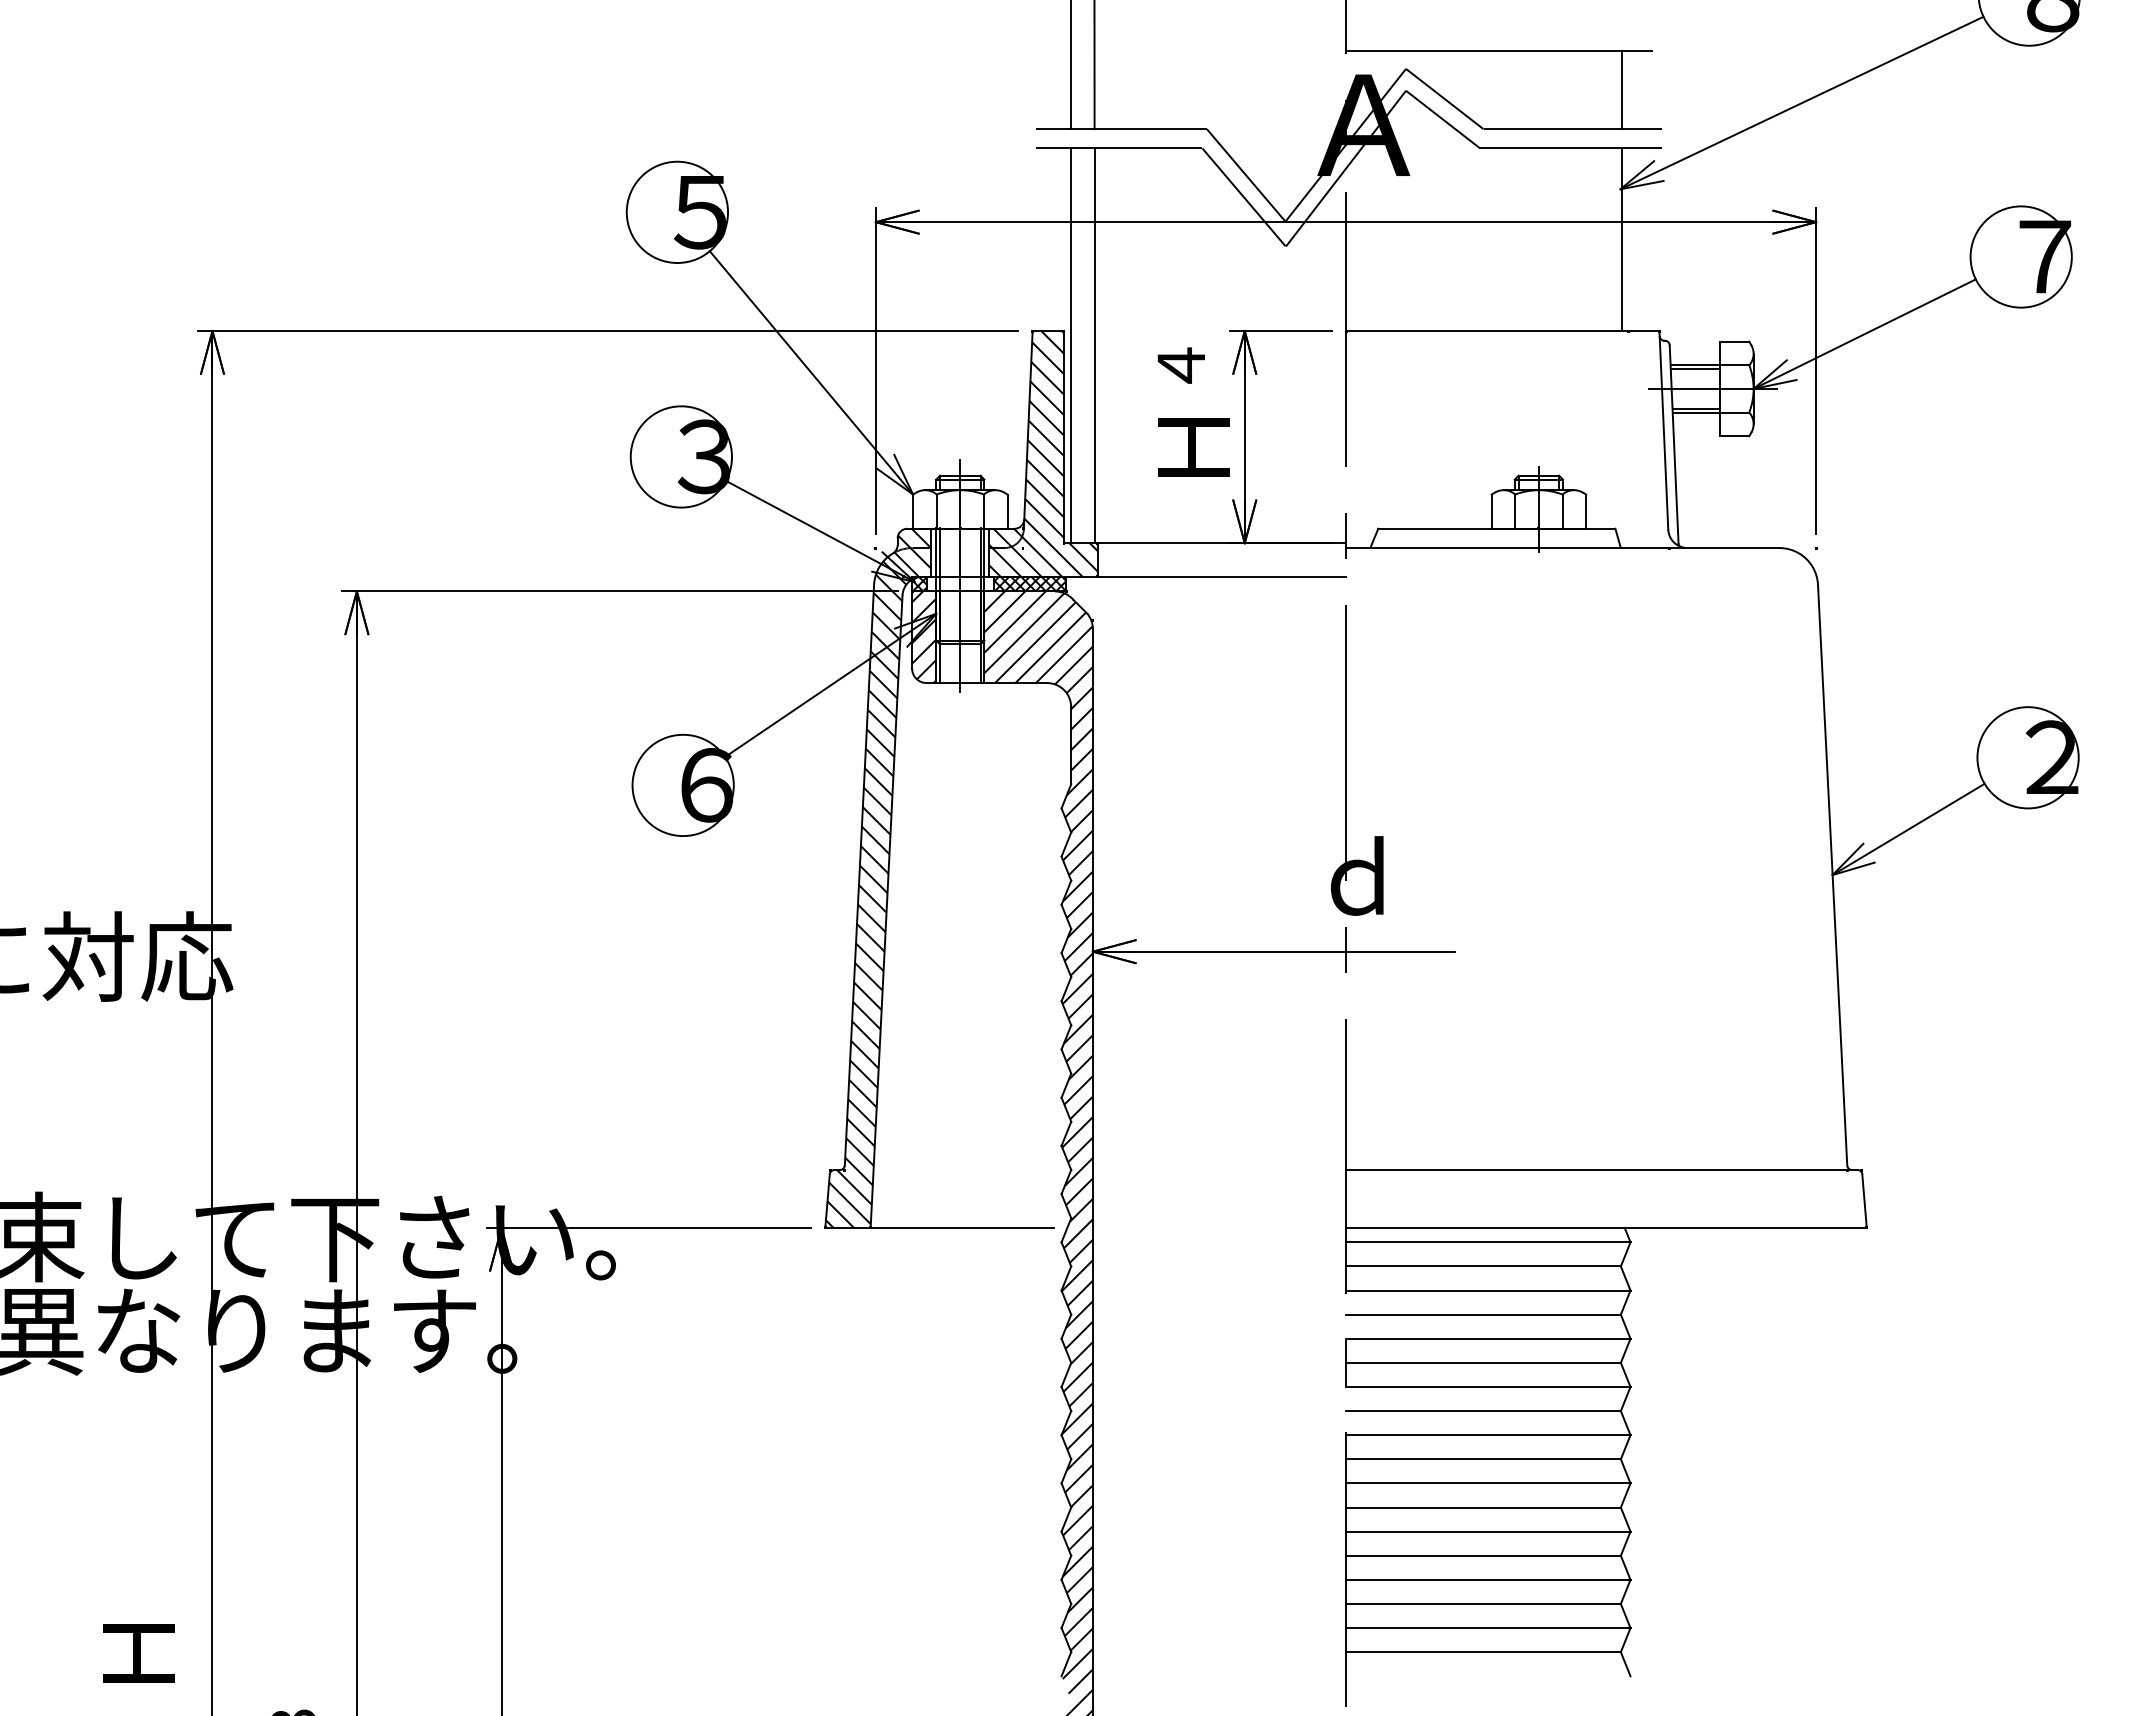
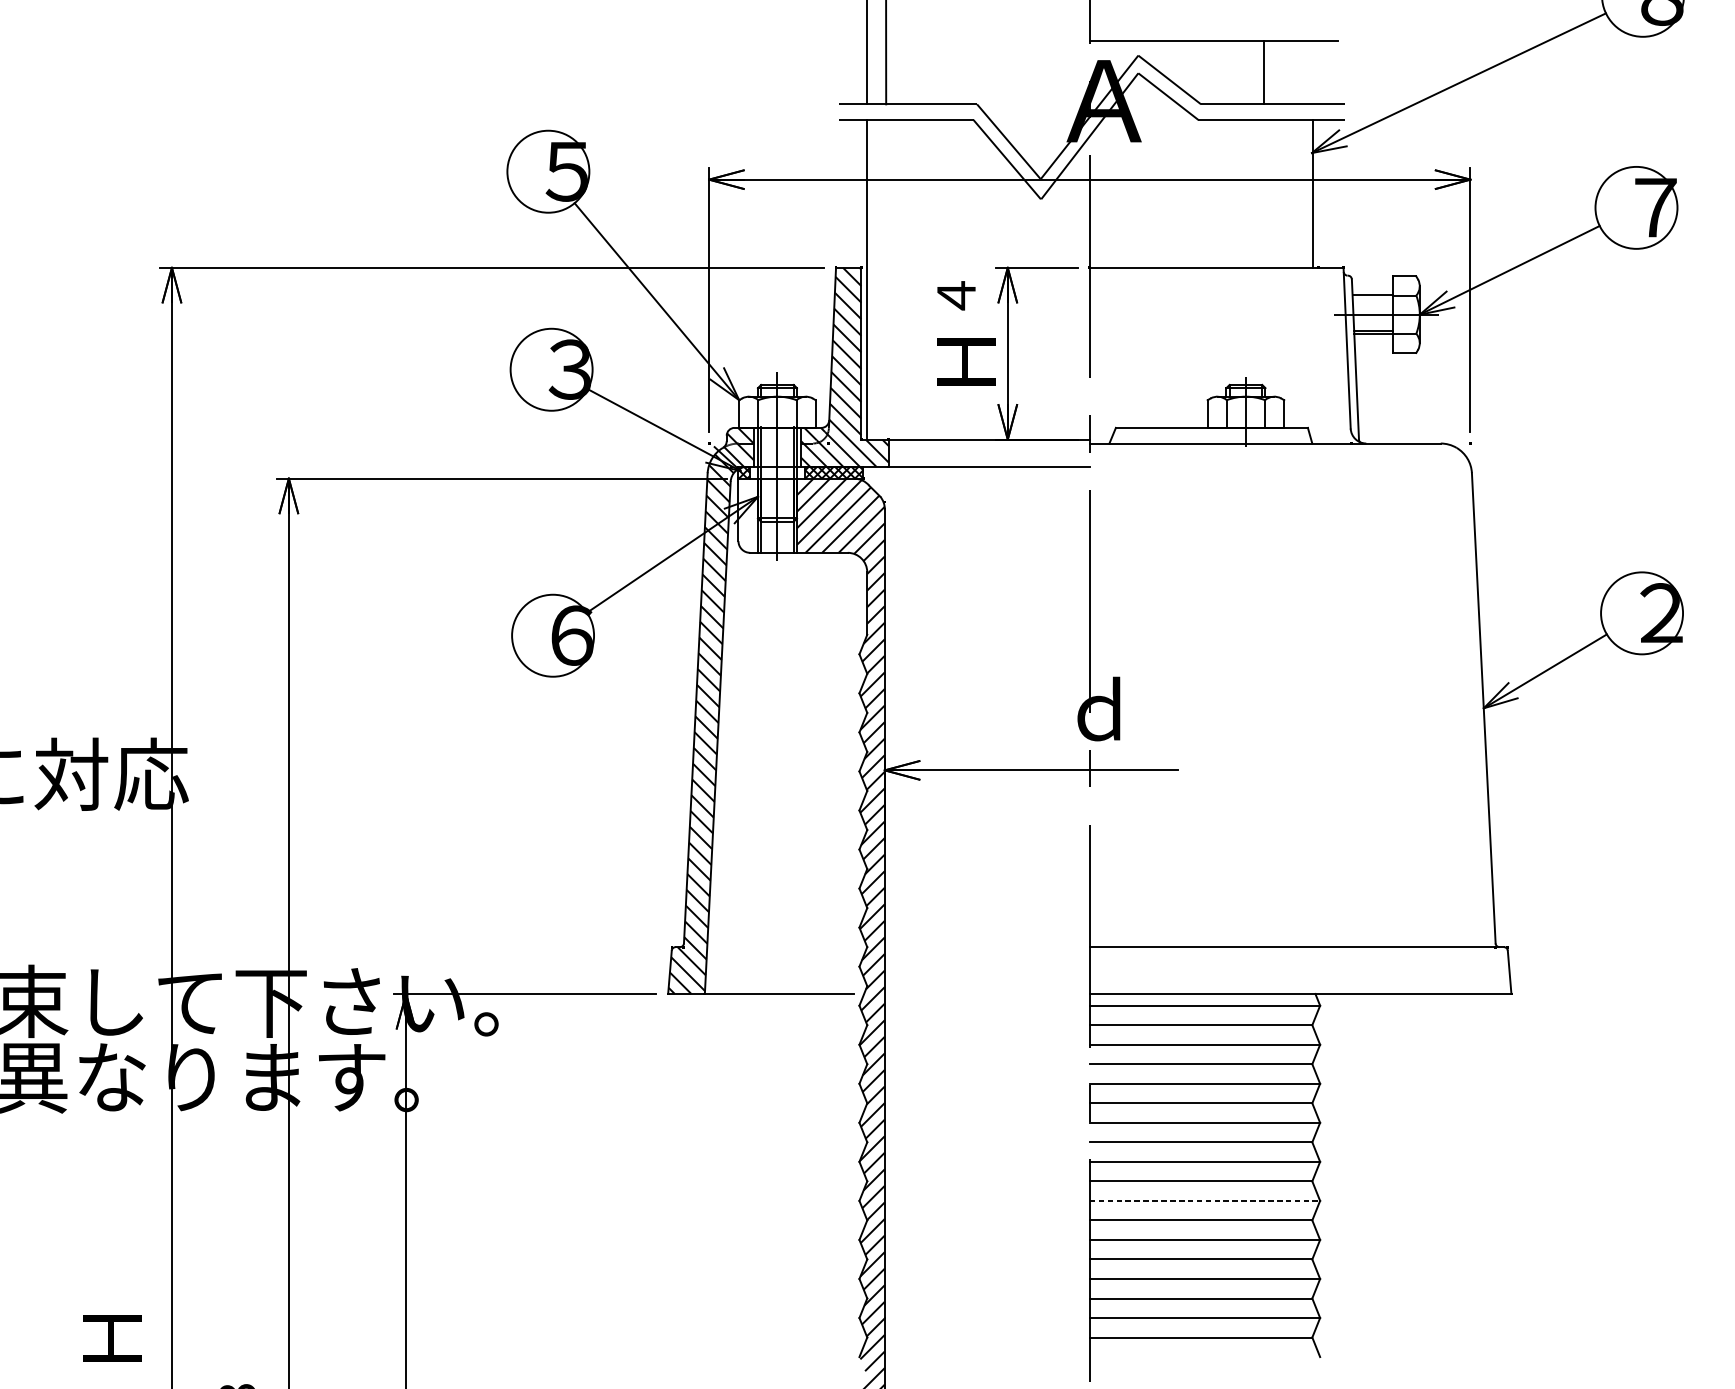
line: (1621, 90) -> (1263, 73), moved
line: (1094, 345) -> (886, 279), removed
line: (1694, 368) -> (1371, 298), removed
hatch: (924, 637) -> (748, 515), removed
line: (1488, 1483) -> (1205, 1200), solid -> dashed

